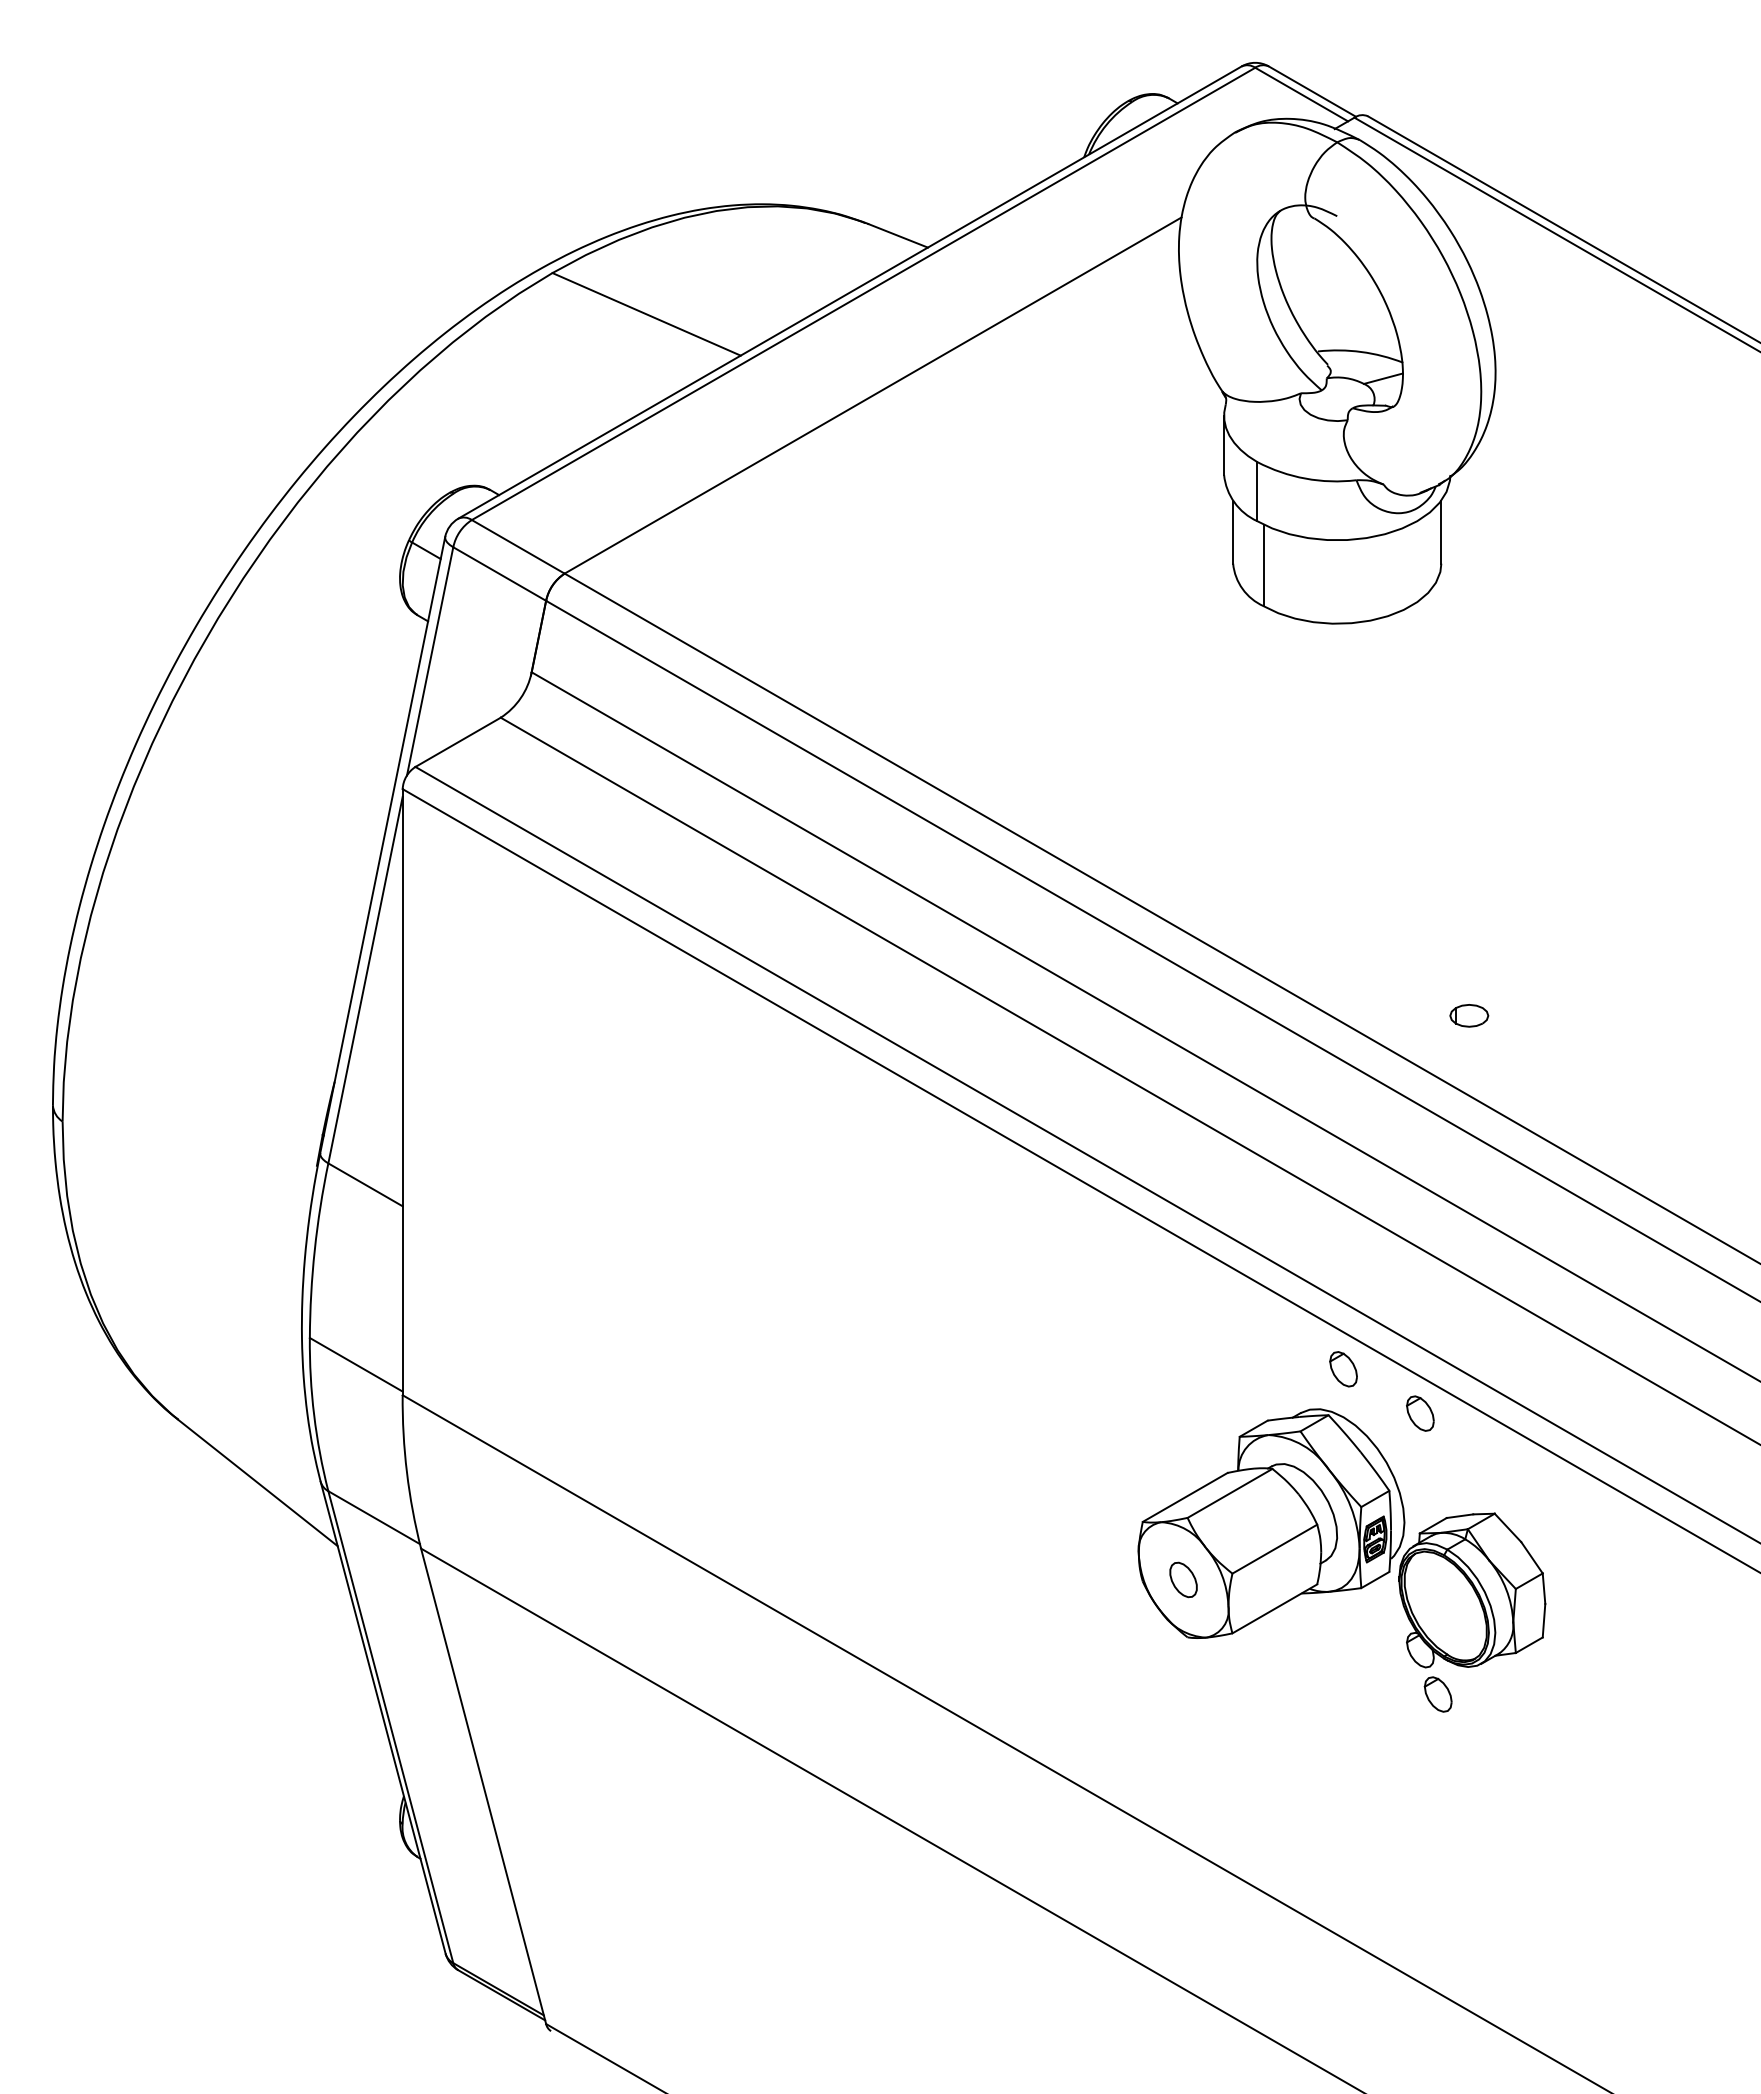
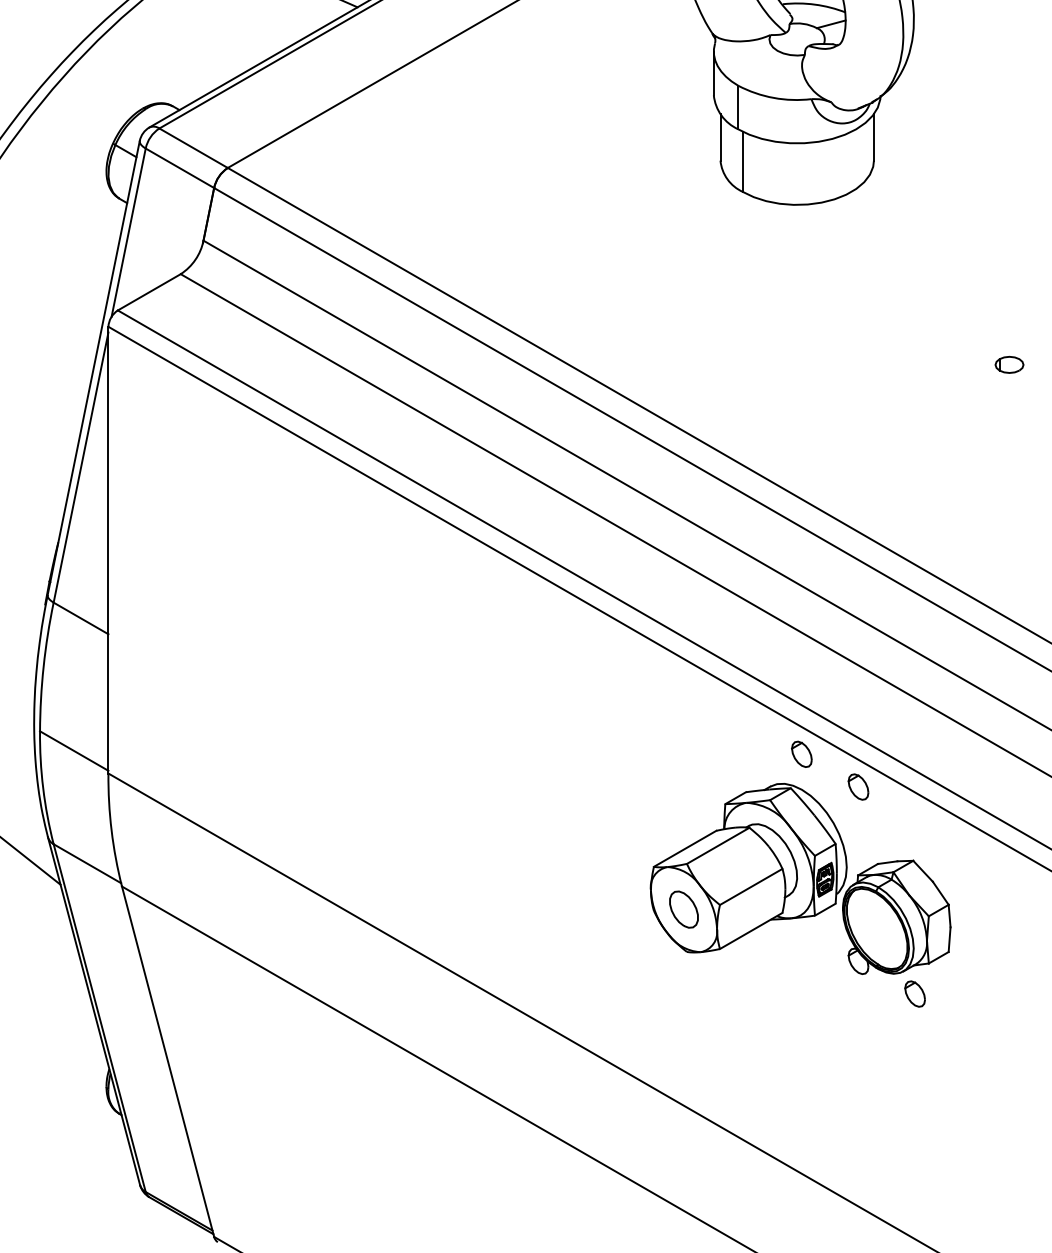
part: (1469, 1015) -> (1009, 364), moved
part: (1183, 1579) -> (683, 909), size x1.43
part: (1437, 1694) -> (914, 994), moved

